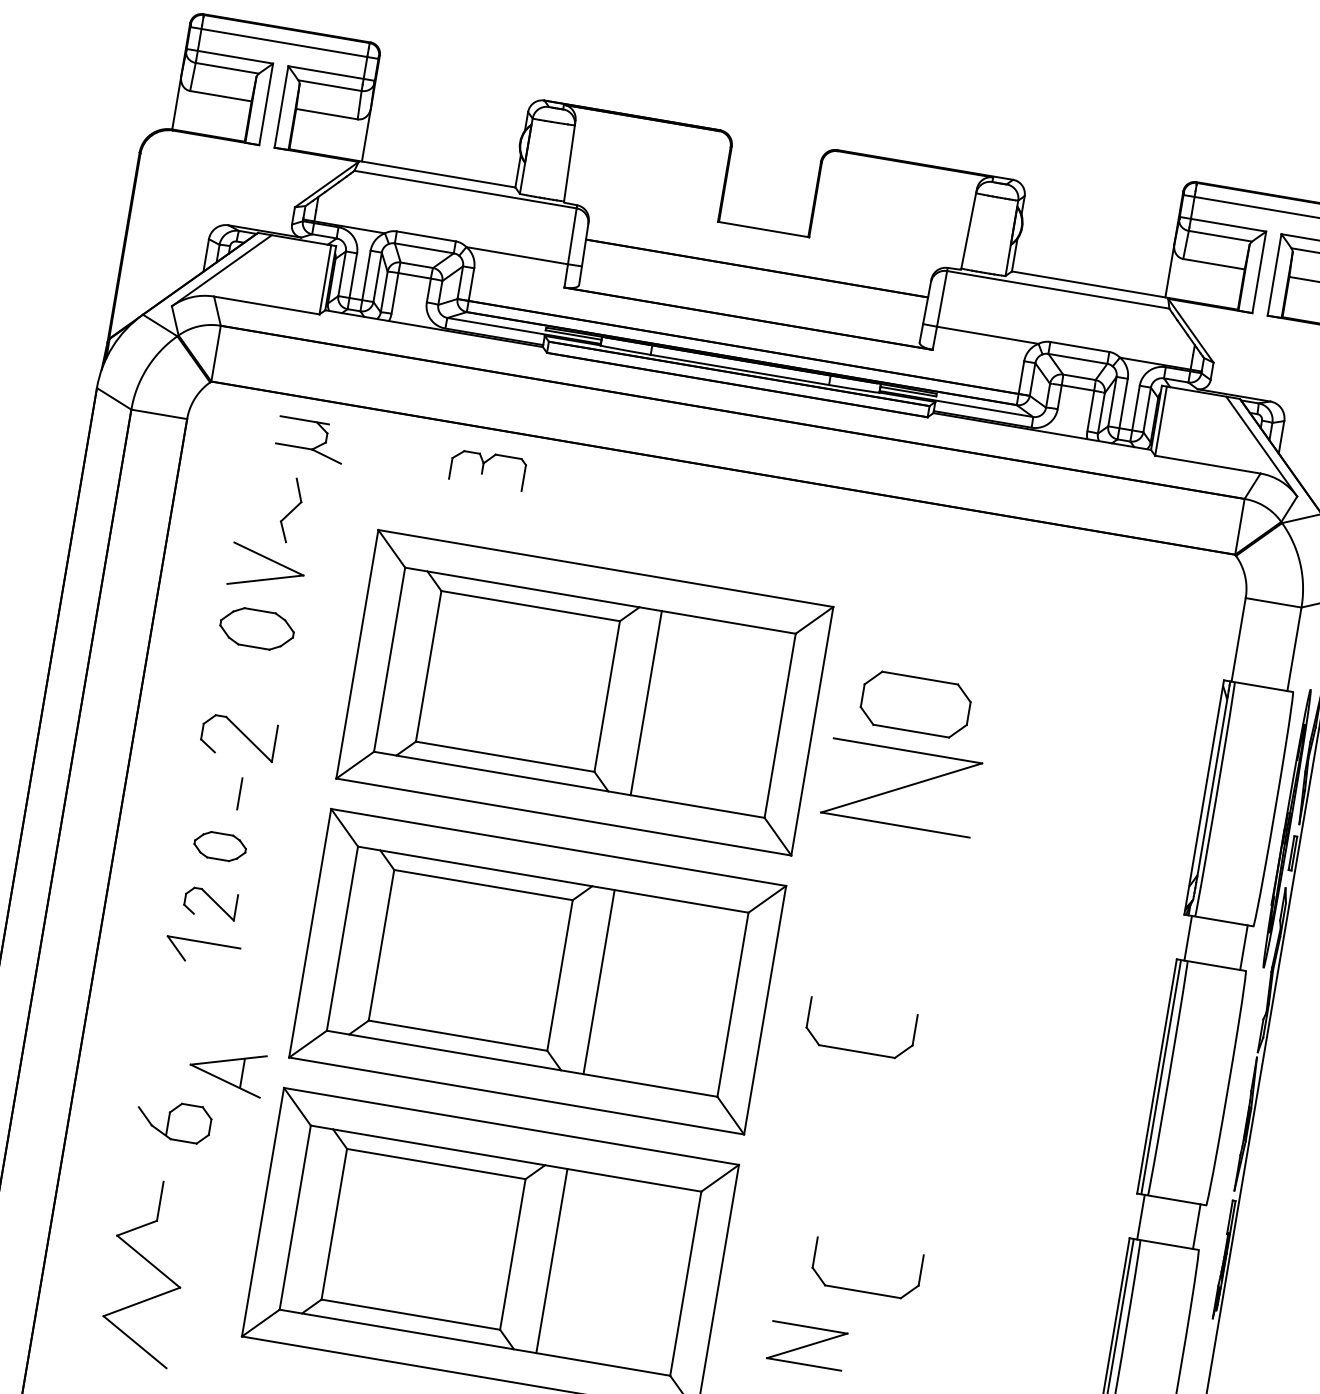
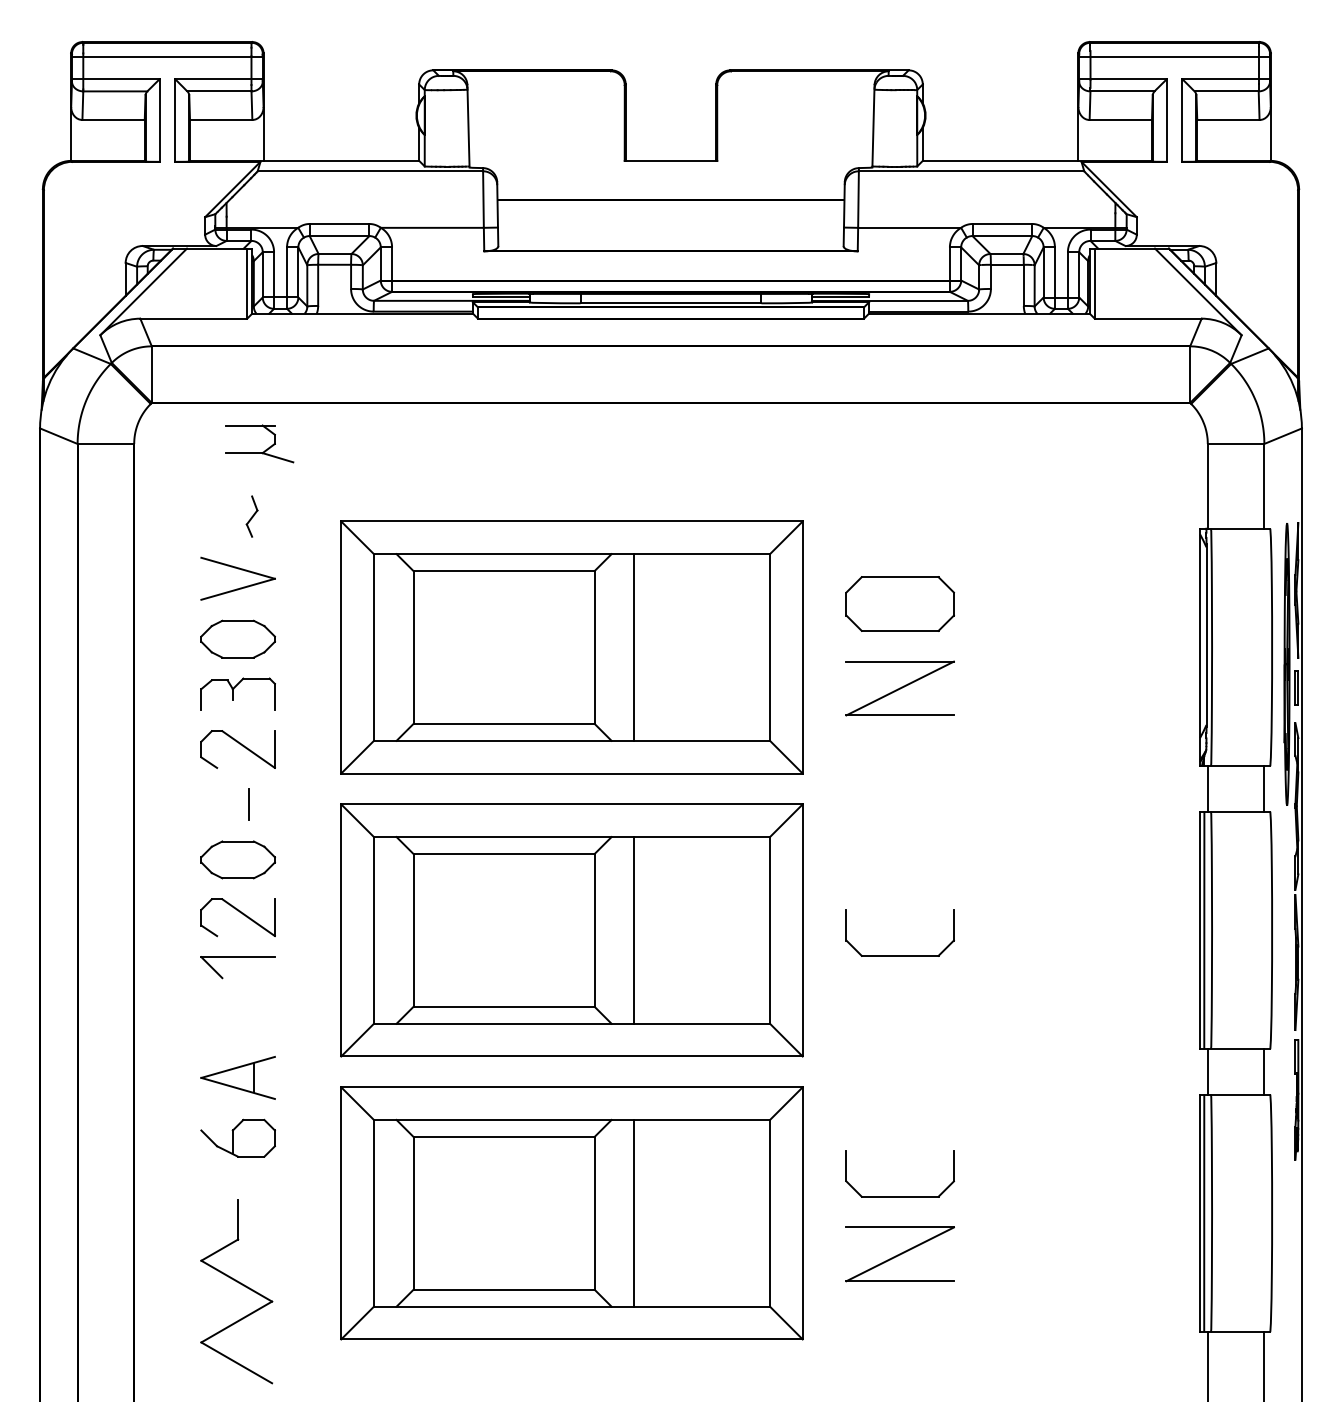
part: (487, 468) -> (237, 693), moved
part: (290, 510) -> (251, 516), size x0.62
part: (900, 787) -> (899, 688), size x0.71
part: (219, 846) -> (237, 859), size x1.43
part: (210, 903) -> (237, 917), size x1.43
part: (226, 1070) -> (237, 1077), moved
part: (862, 1291) -> (899, 1196), moved
part: (806, 1345) -> (899, 1254), size x1.43

